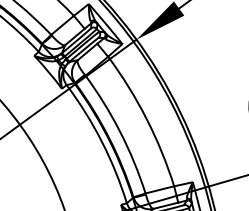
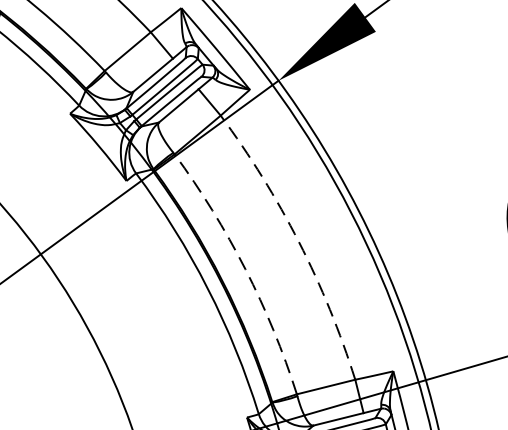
arc: (146, 118) -> (298, 241), solid -> dashed
arc: (120, 132) -> (245, 270), solid -> dashed

